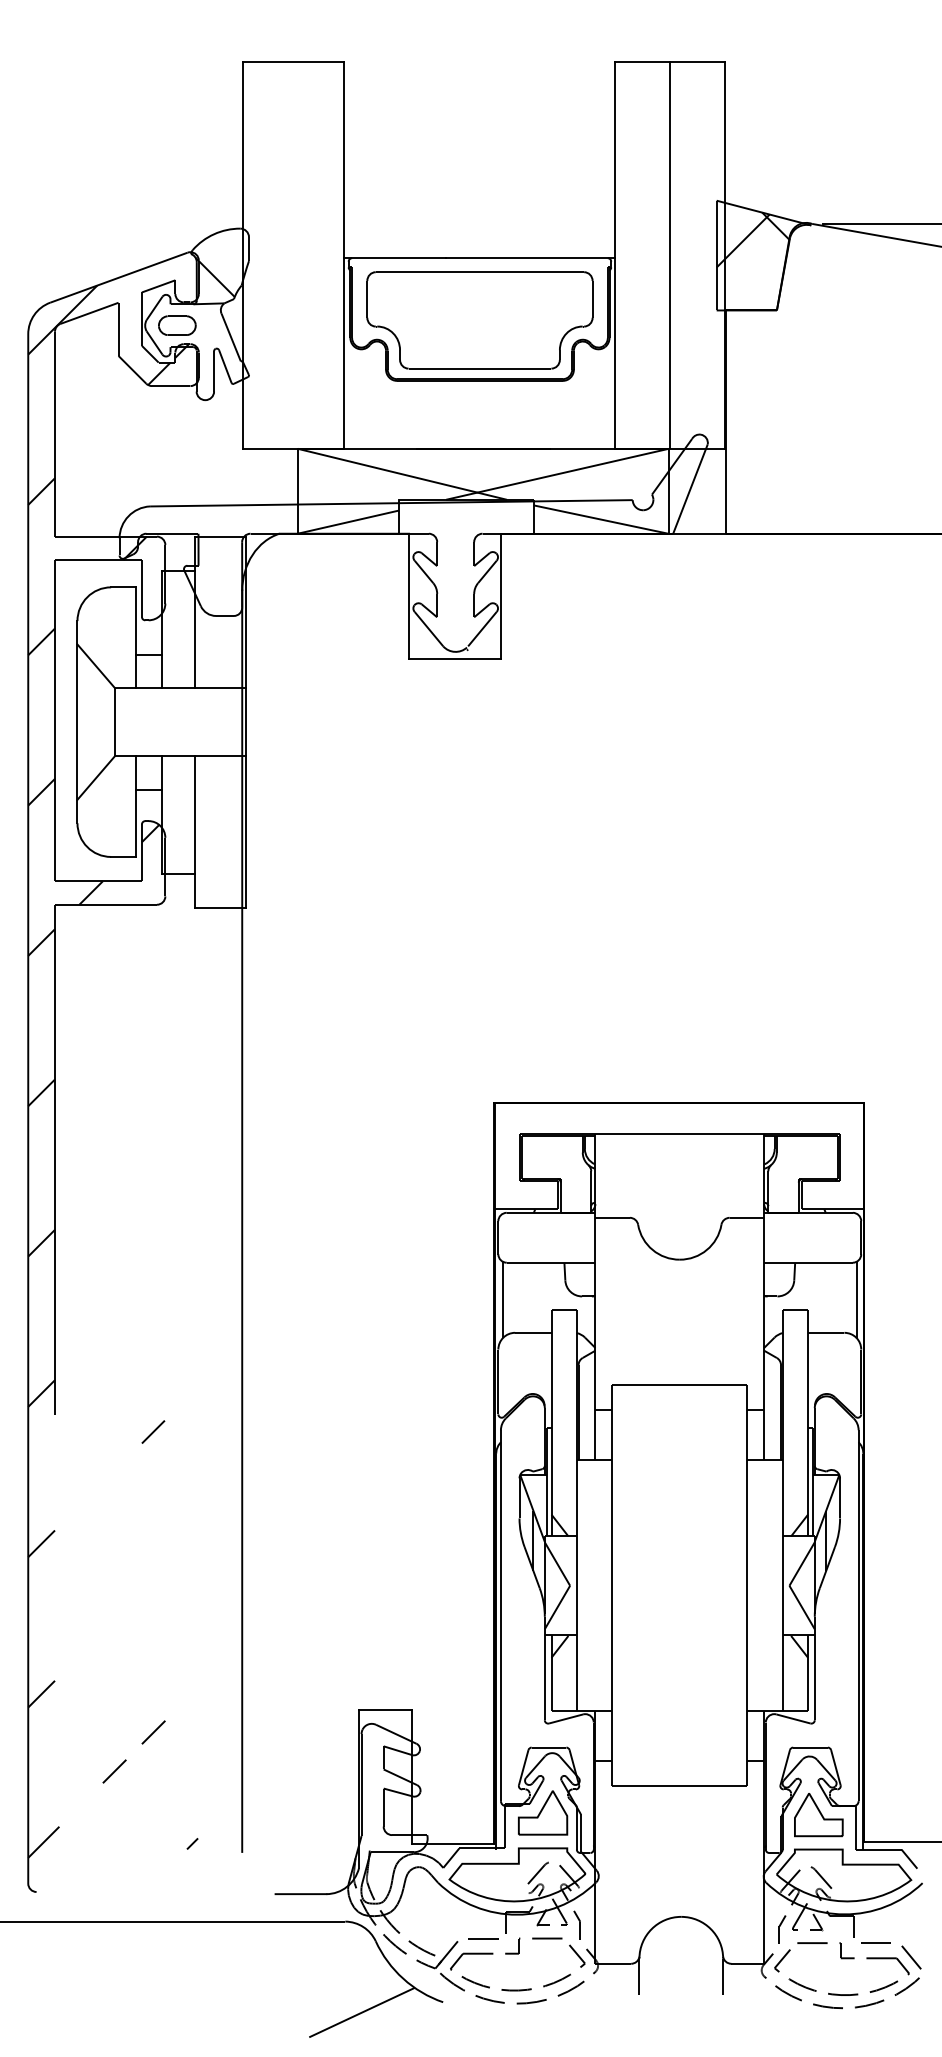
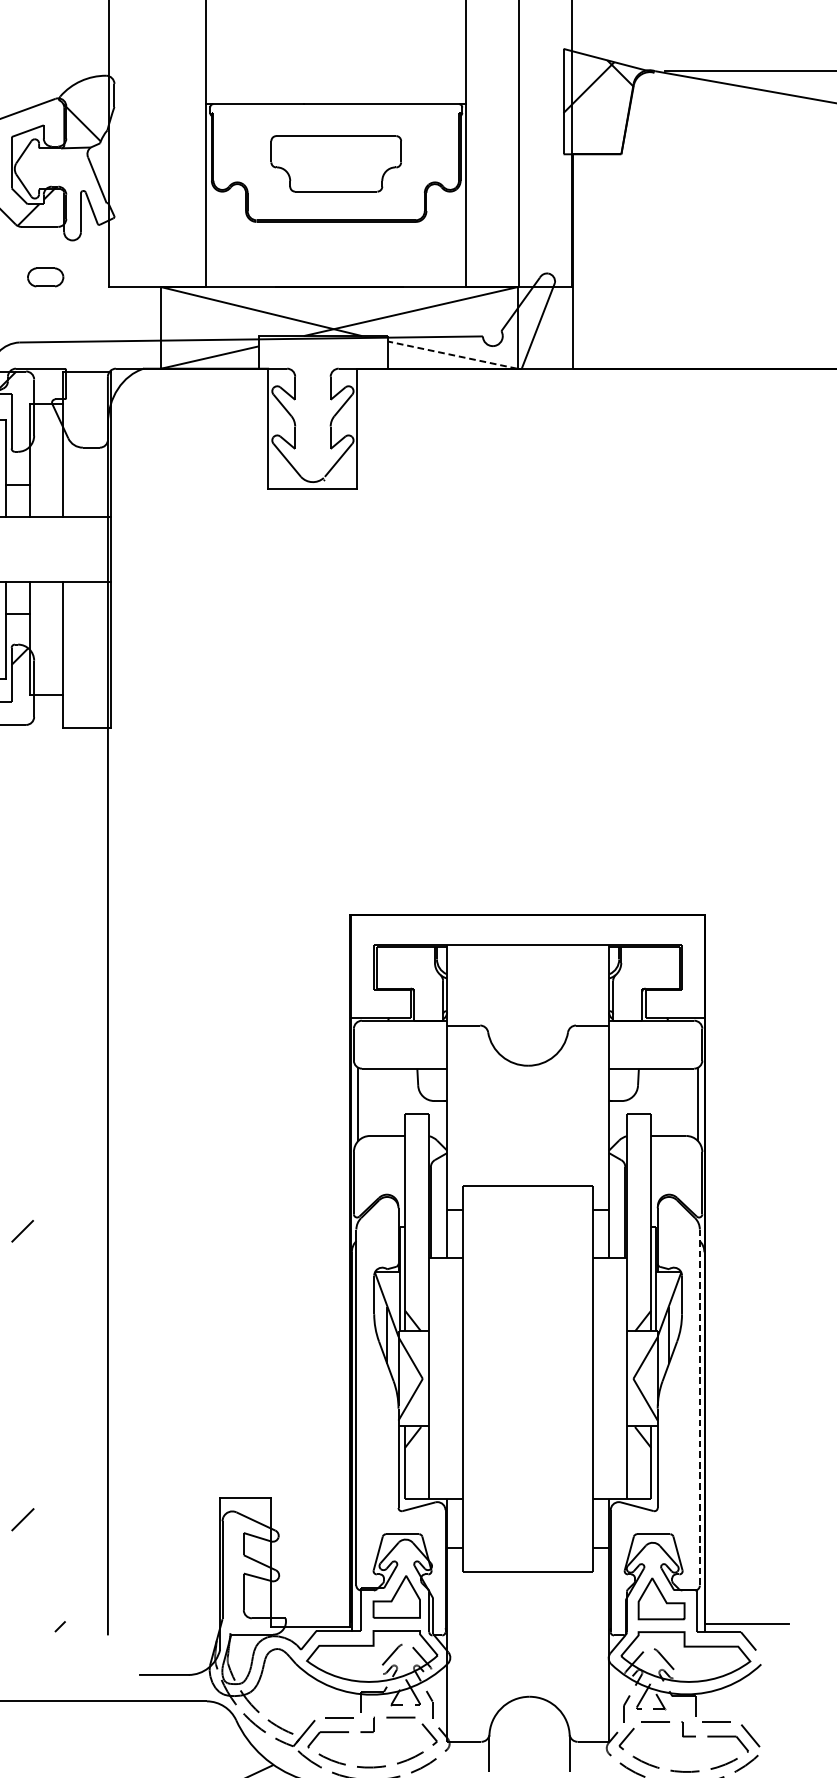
part: (479, 320) -> (335, 163), size x0.6
part: (177, 325) -> (45, 277), moved
line: (601, 519) -> (452, 355), solid -> dashed
line: (858, 1616) -> (699, 1408), solid -> dashed

